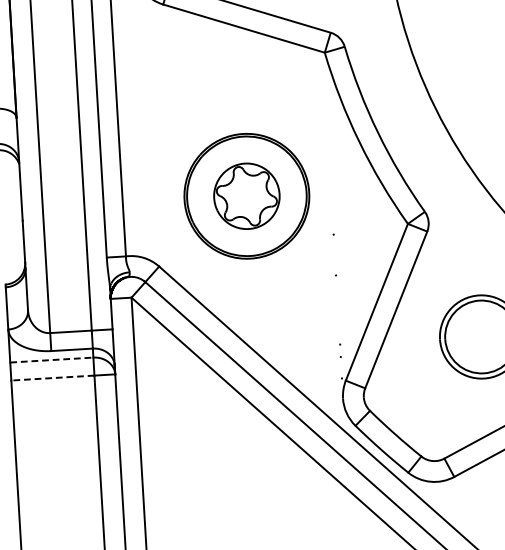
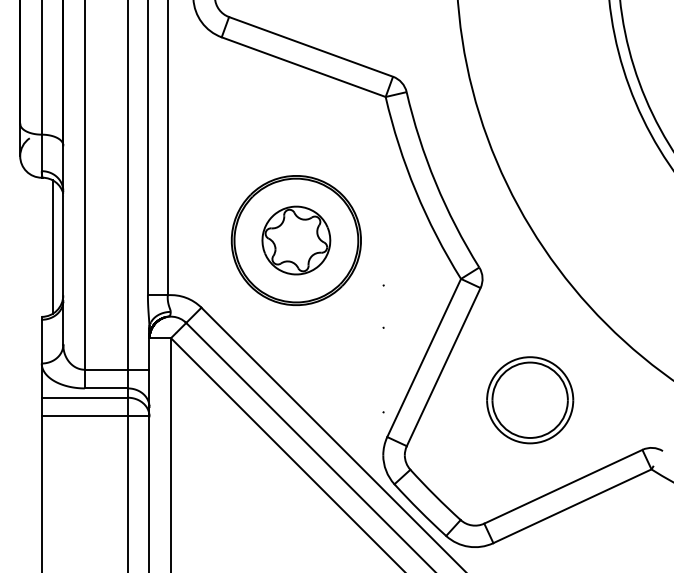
line: (11, 216) -> (52, 246), added
line: (52, 359) -> (85, 397), dashed -> solid
line: (52, 378) -> (84, 416), dashed -> solid

